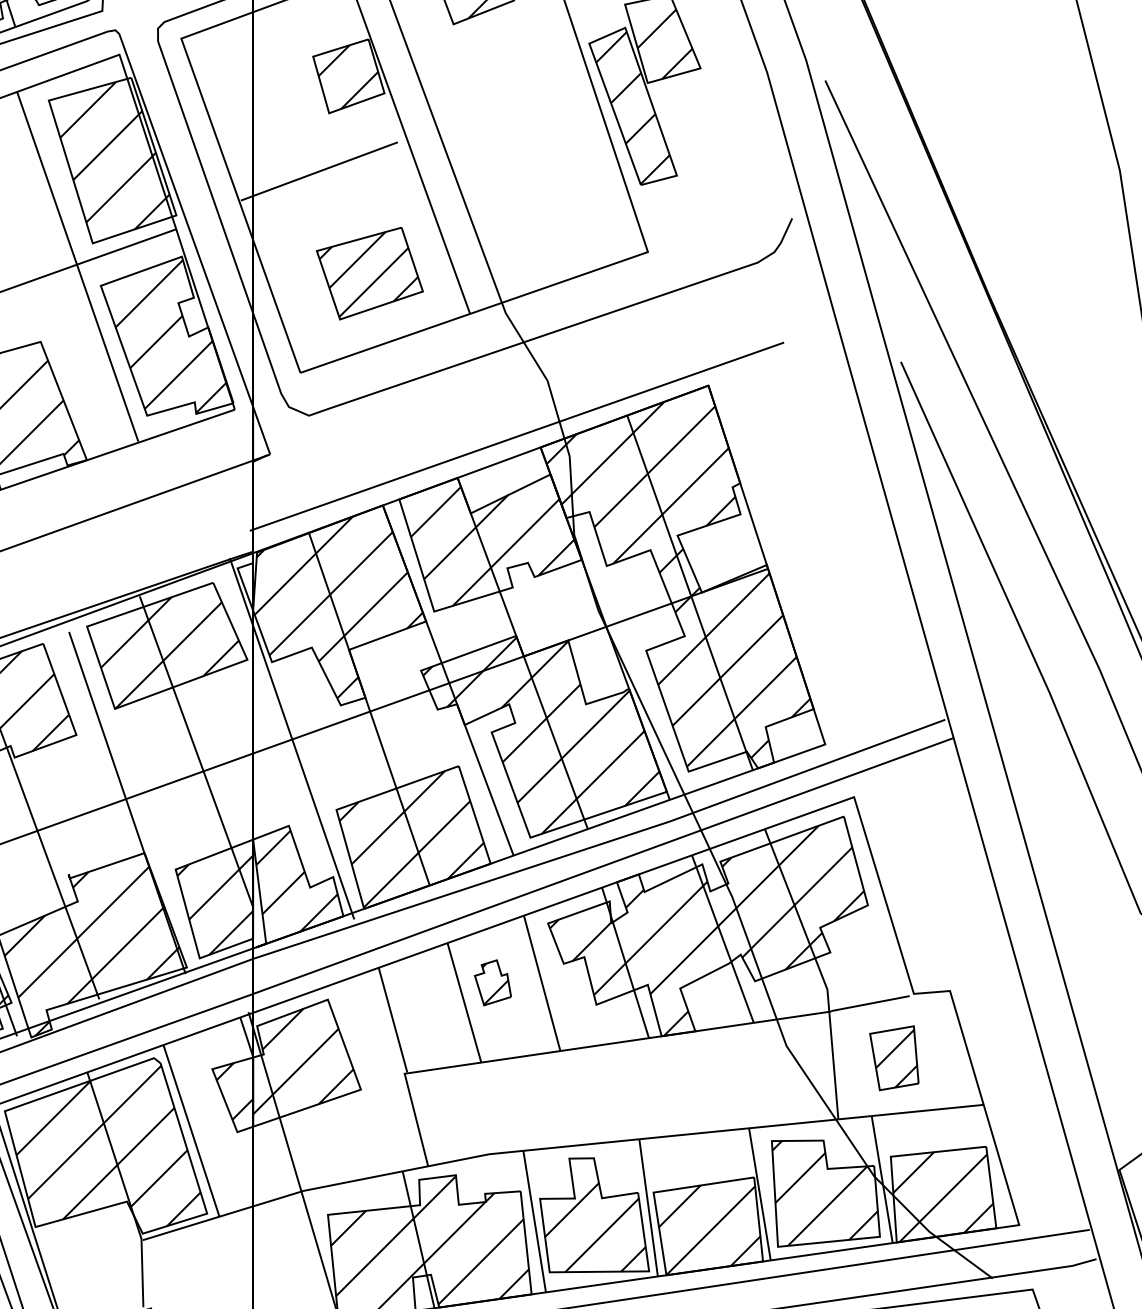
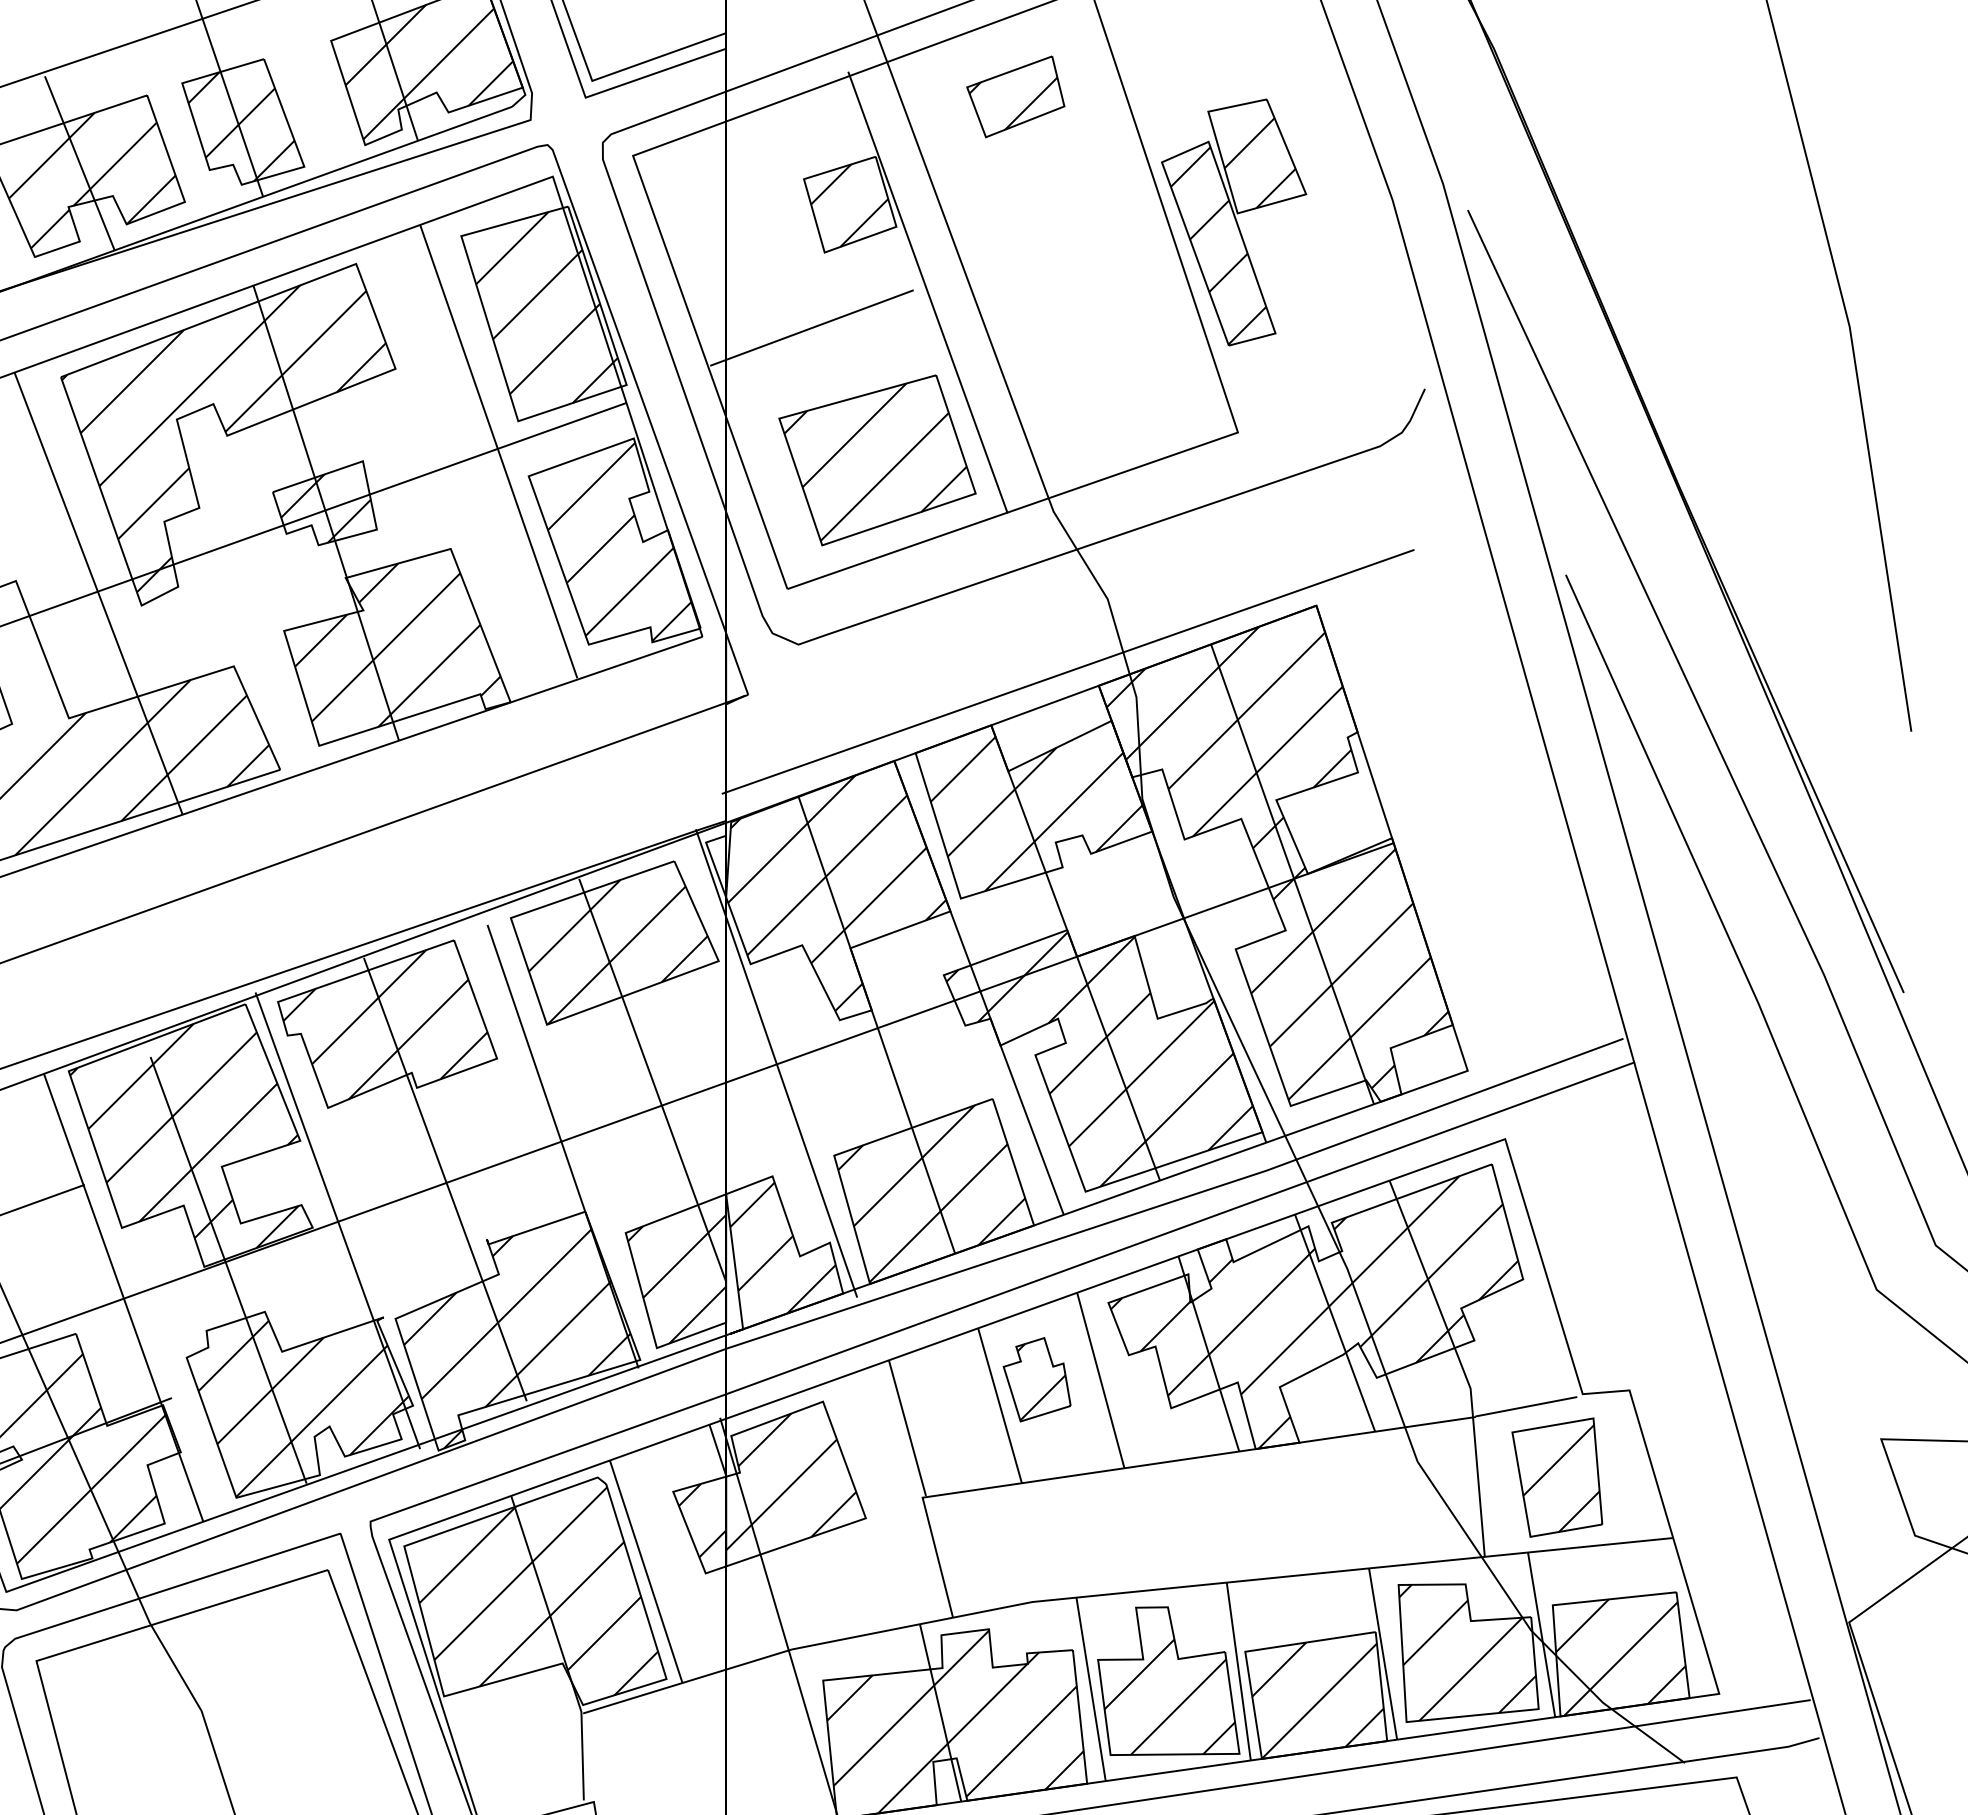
part: (369, 273) -> (877, 460), size x1.43
part: (492, 982) -> (1036, 1379), size x1.43
part: (894, 1058) -> (1557, 1477), size x1.43

